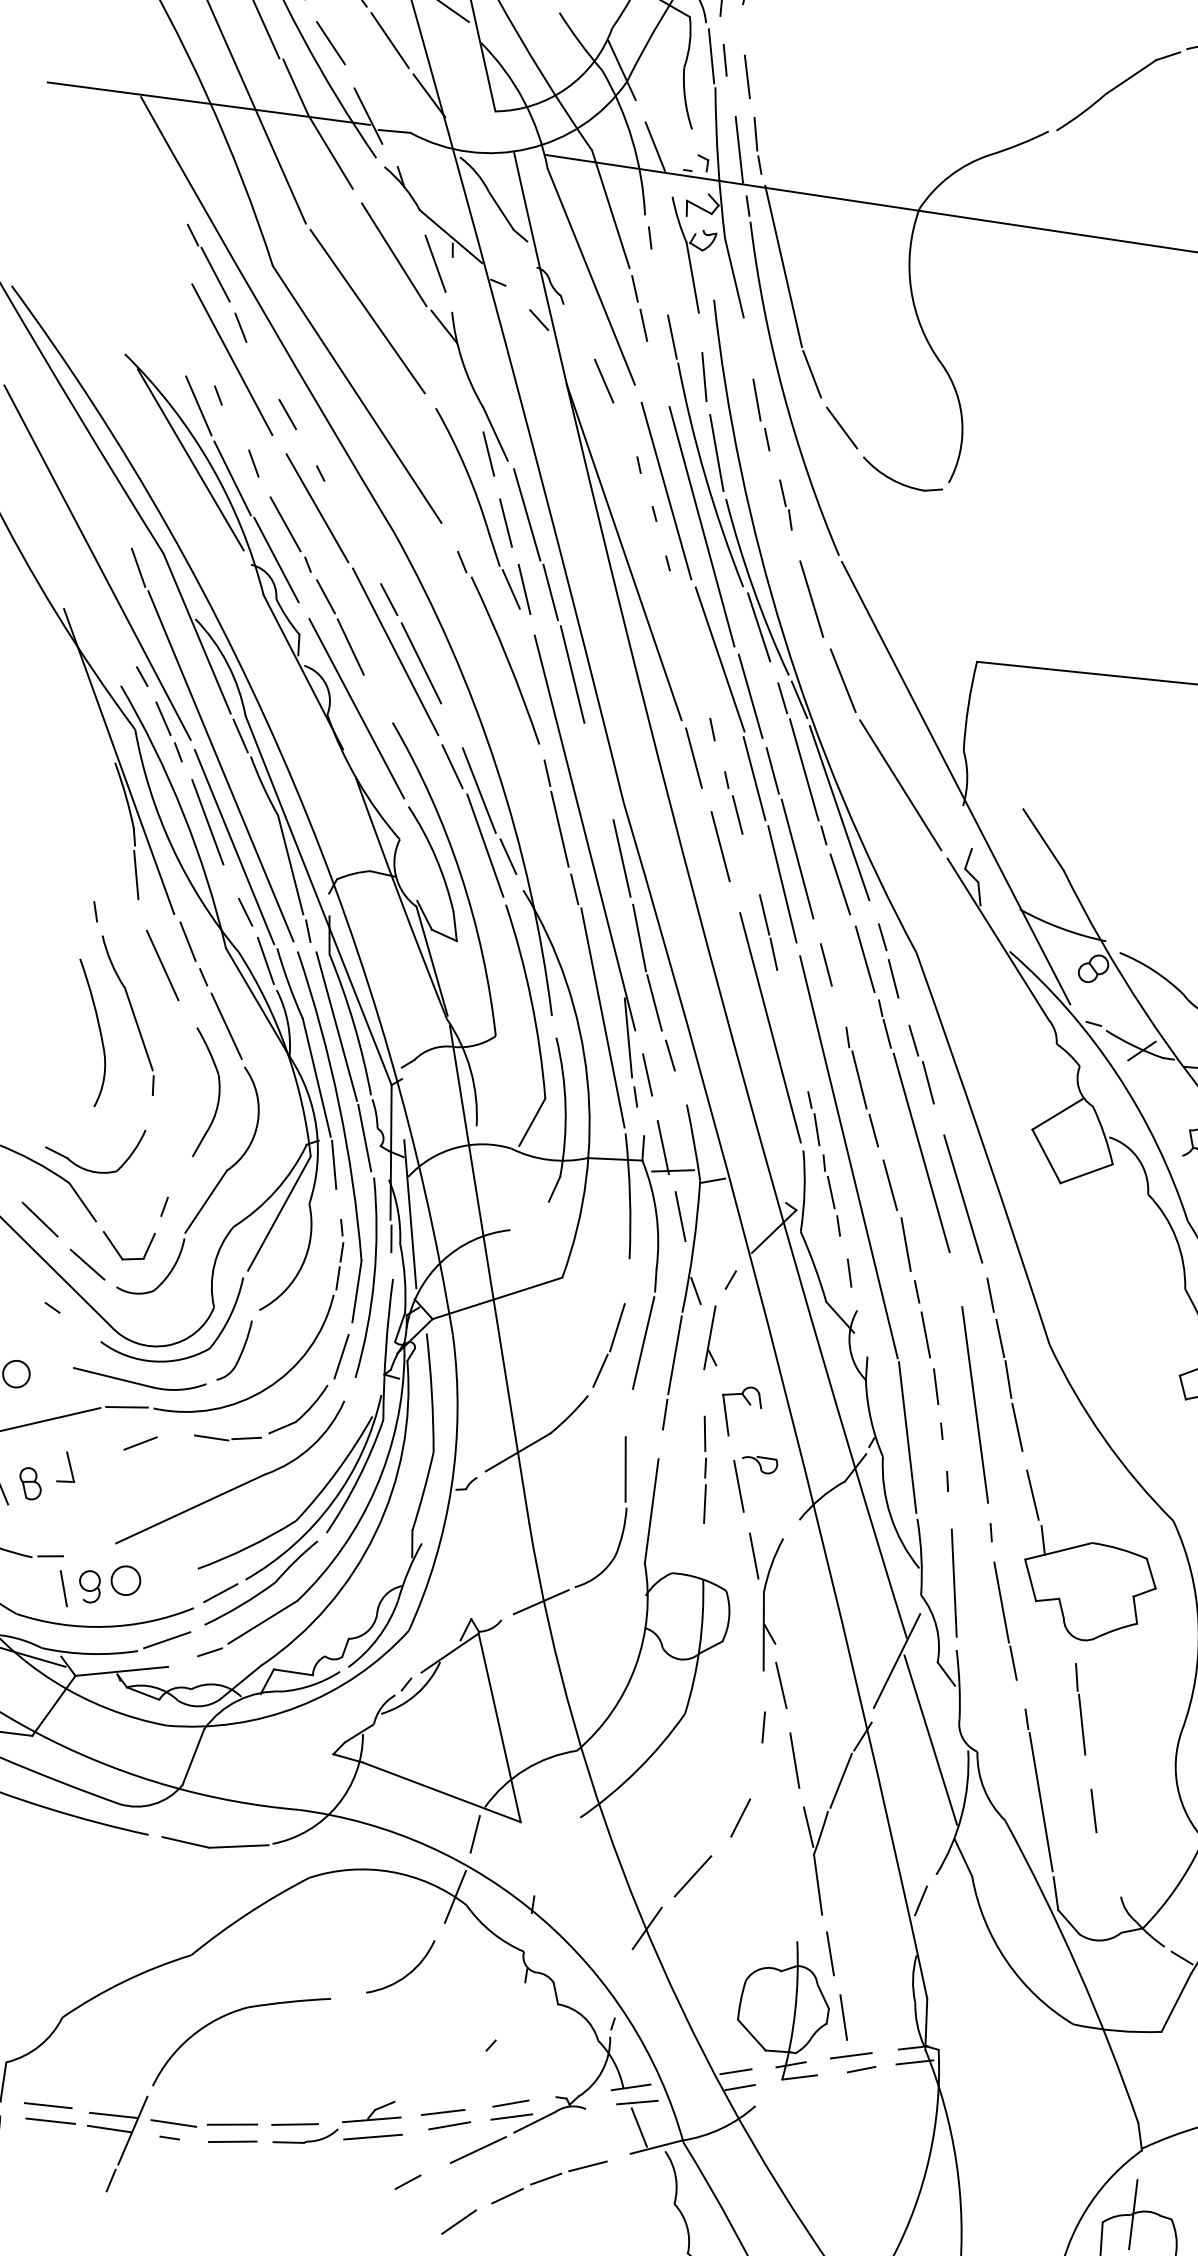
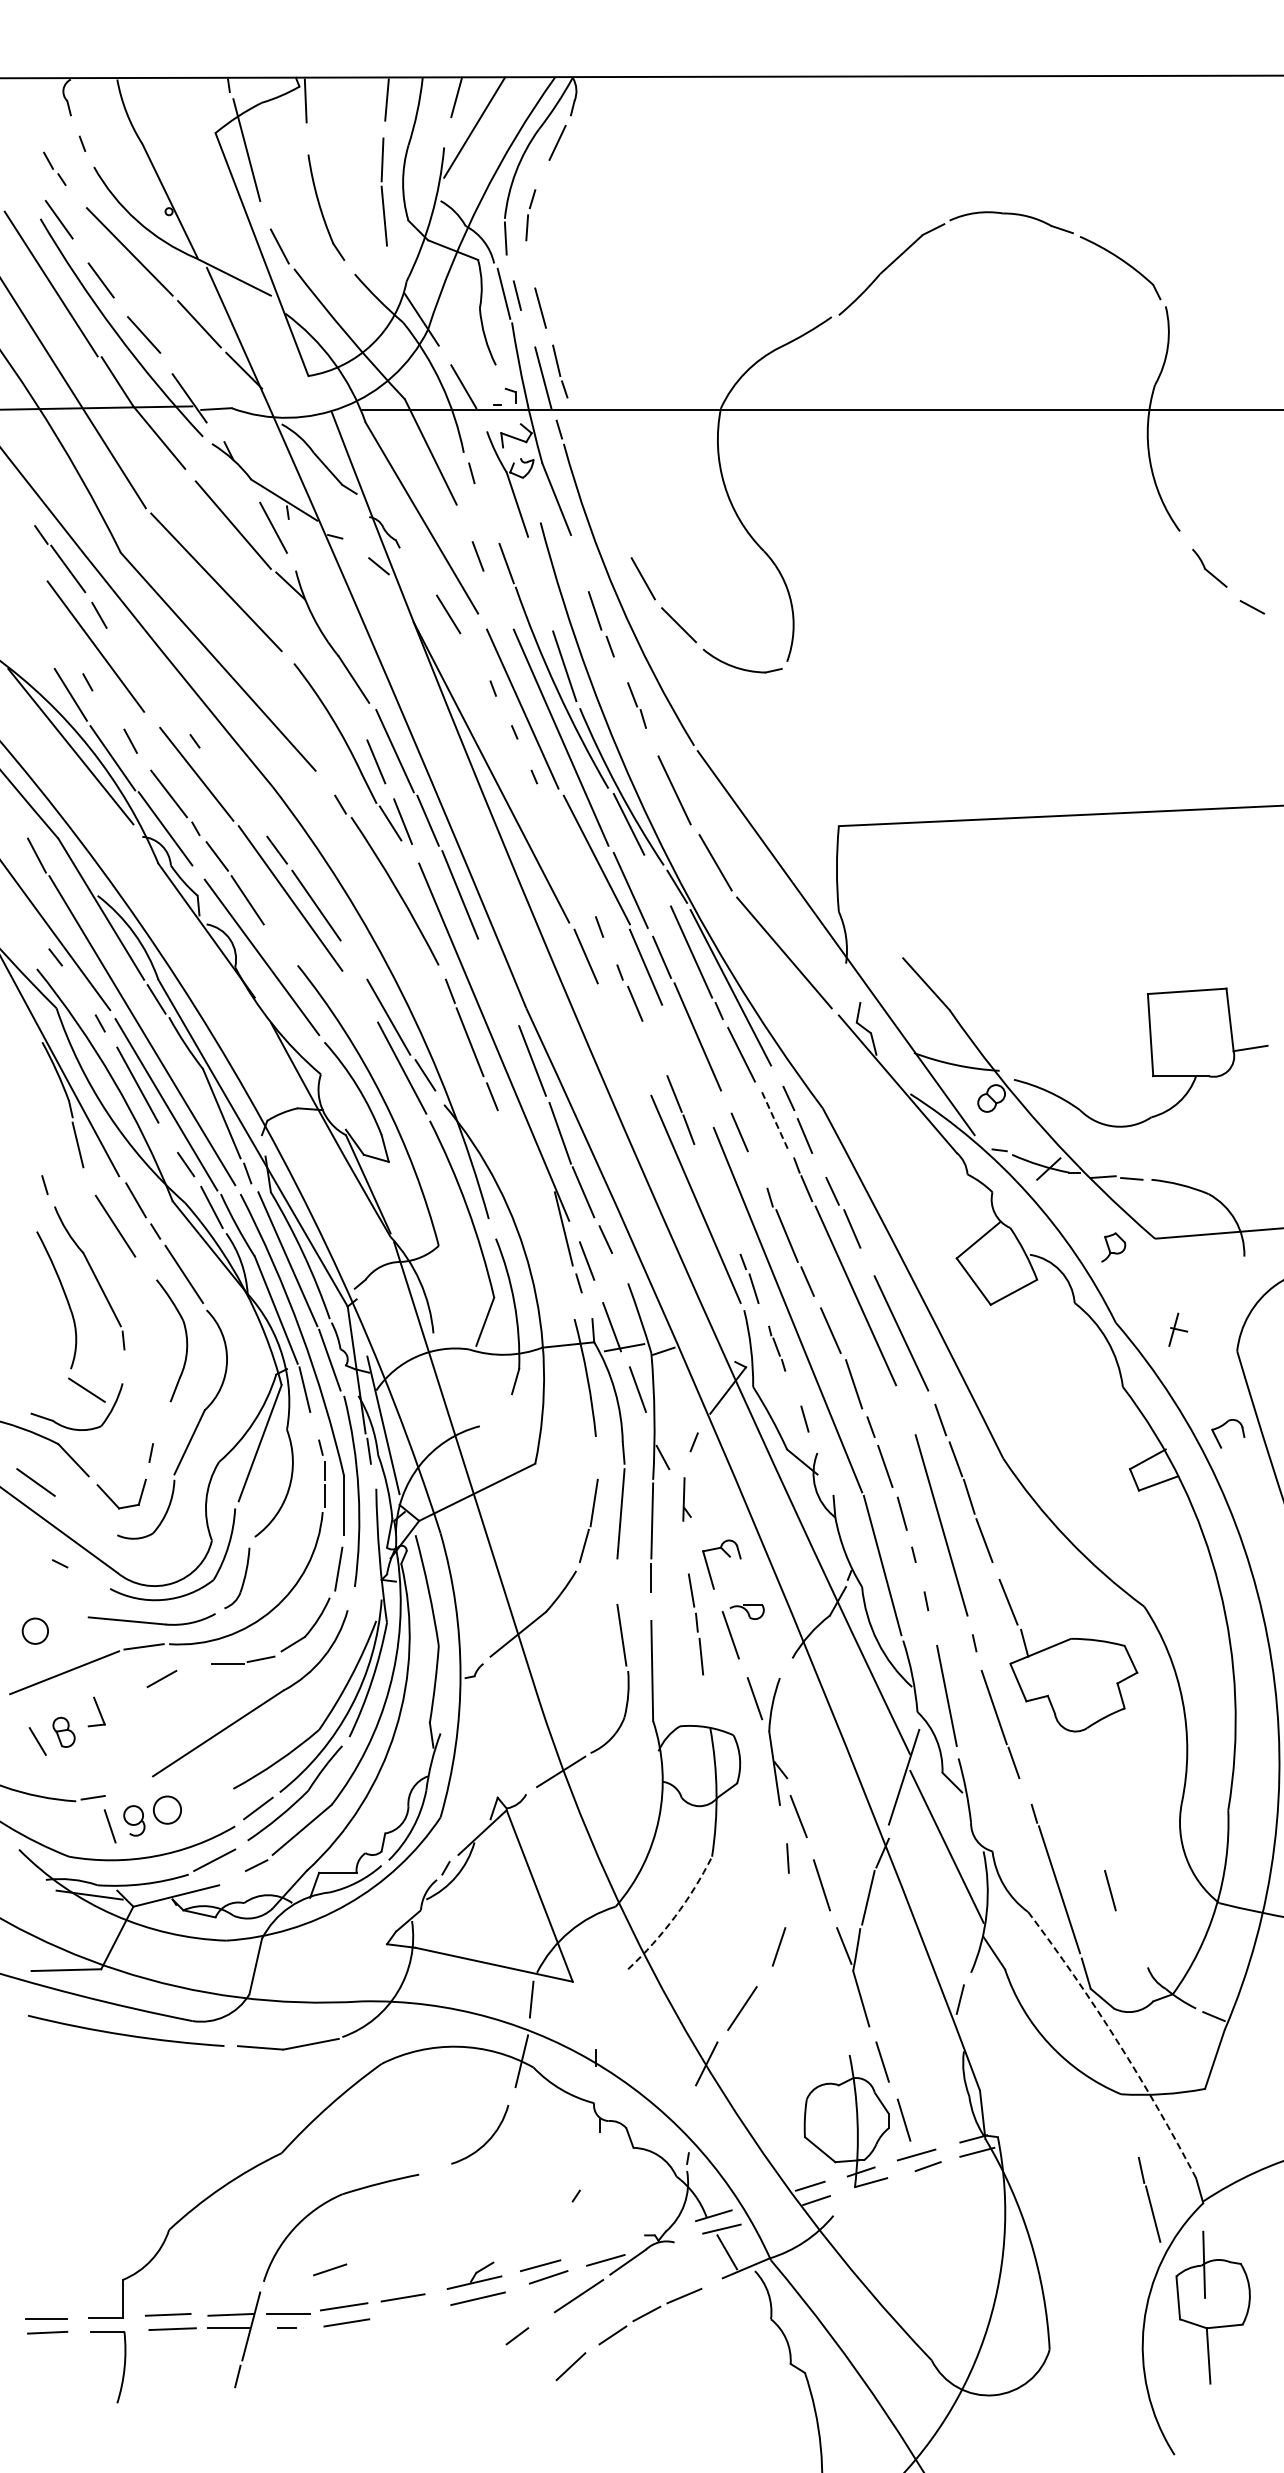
line: (782, 266) -> (600, 481), removed
line: (634, 288) -> (464, 523), removed
line: (704, 377) -> (542, 596), removed
line: (287, 413) -> (155, 689), removed
line: (489, 453) -> (350, 698), removed
line: (782, 697) -> (660, 887), removed
line: (163, 718) -> (81, 993), removed
line: (451, 766) -> (359, 998), removed
line: (720, 846) -> (623, 1035), removed
line: (781, 883) -> (686, 1062), removed
line: (865, 960) -> (775, 1122), solid -> dashed
line: (602, 1017) -> (536, 1213), removed
part: (830, 1195) -> (776, 1348), size x0.6
line: (87, 1263) -> (86, 1389), moved
part: (713, 1338) -> (686, 1499), size x0.7
part: (1080, 1708) -> (1149, 2199), moved
arc: (637, 1770) -> (675, 1916), solid -> dashed
arc: (1077, 1968) -> (1117, 2041), solid -> dashed
line: (511, 2103) -> (330, 2269), moved
part: (305, 2135) -> (414, 2306), removed

